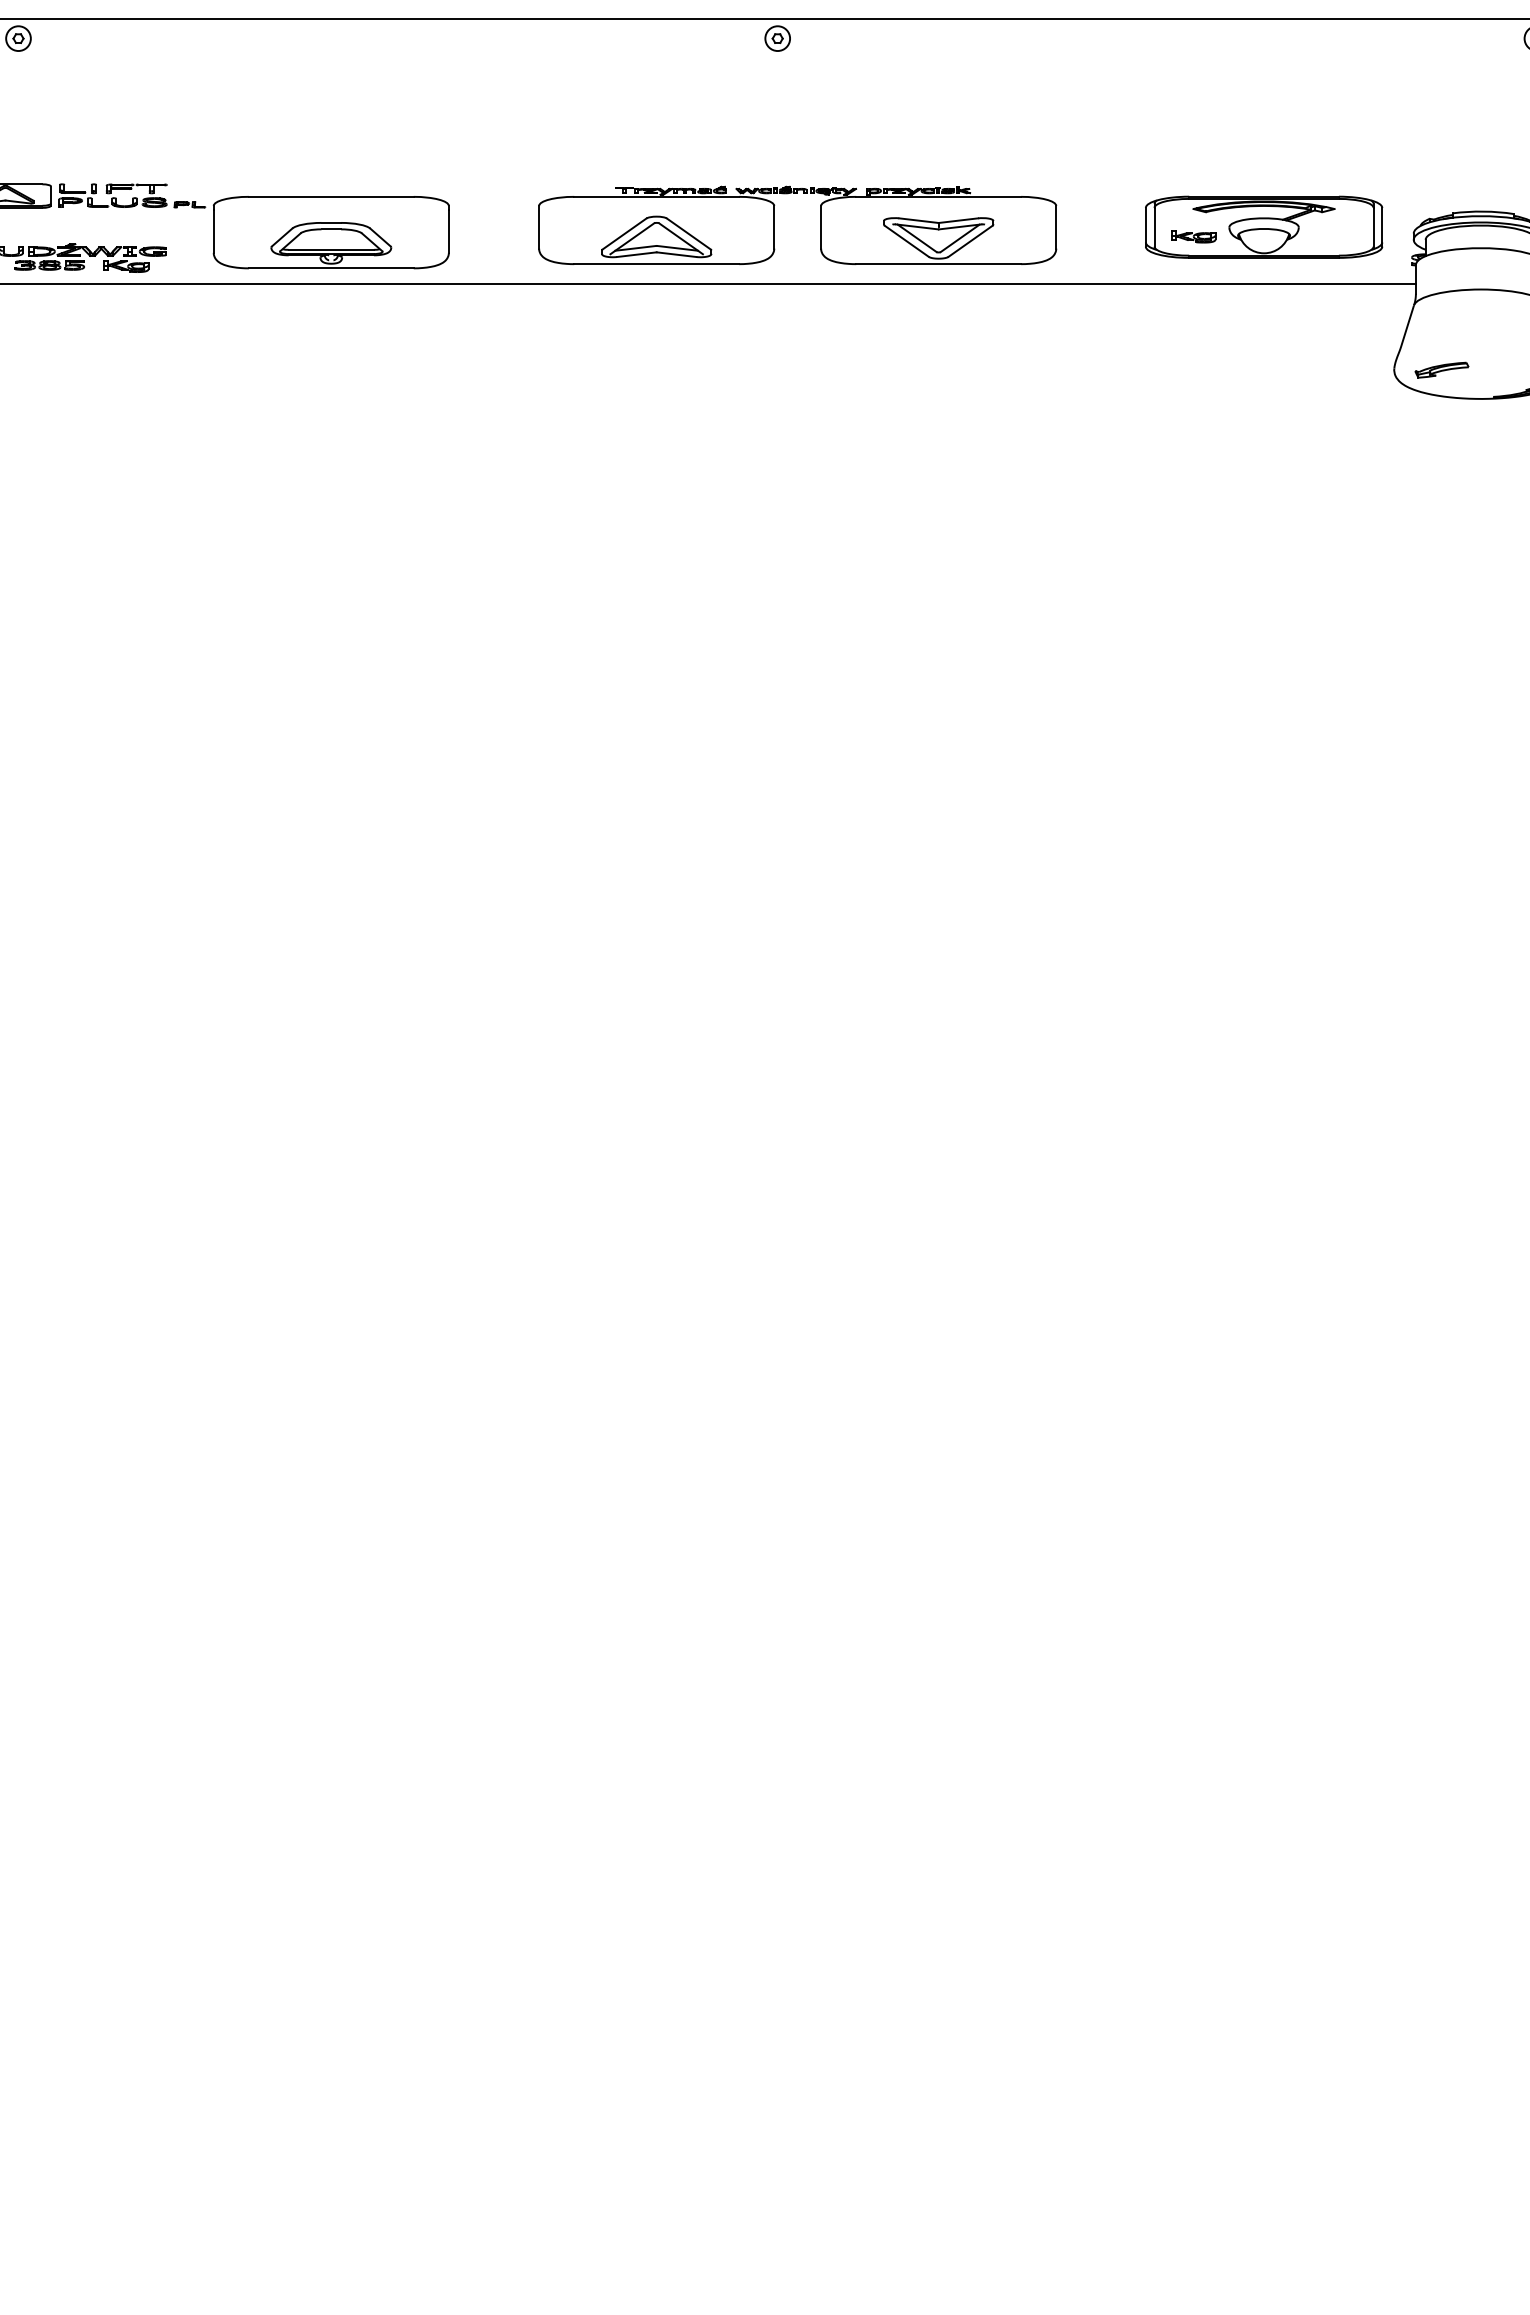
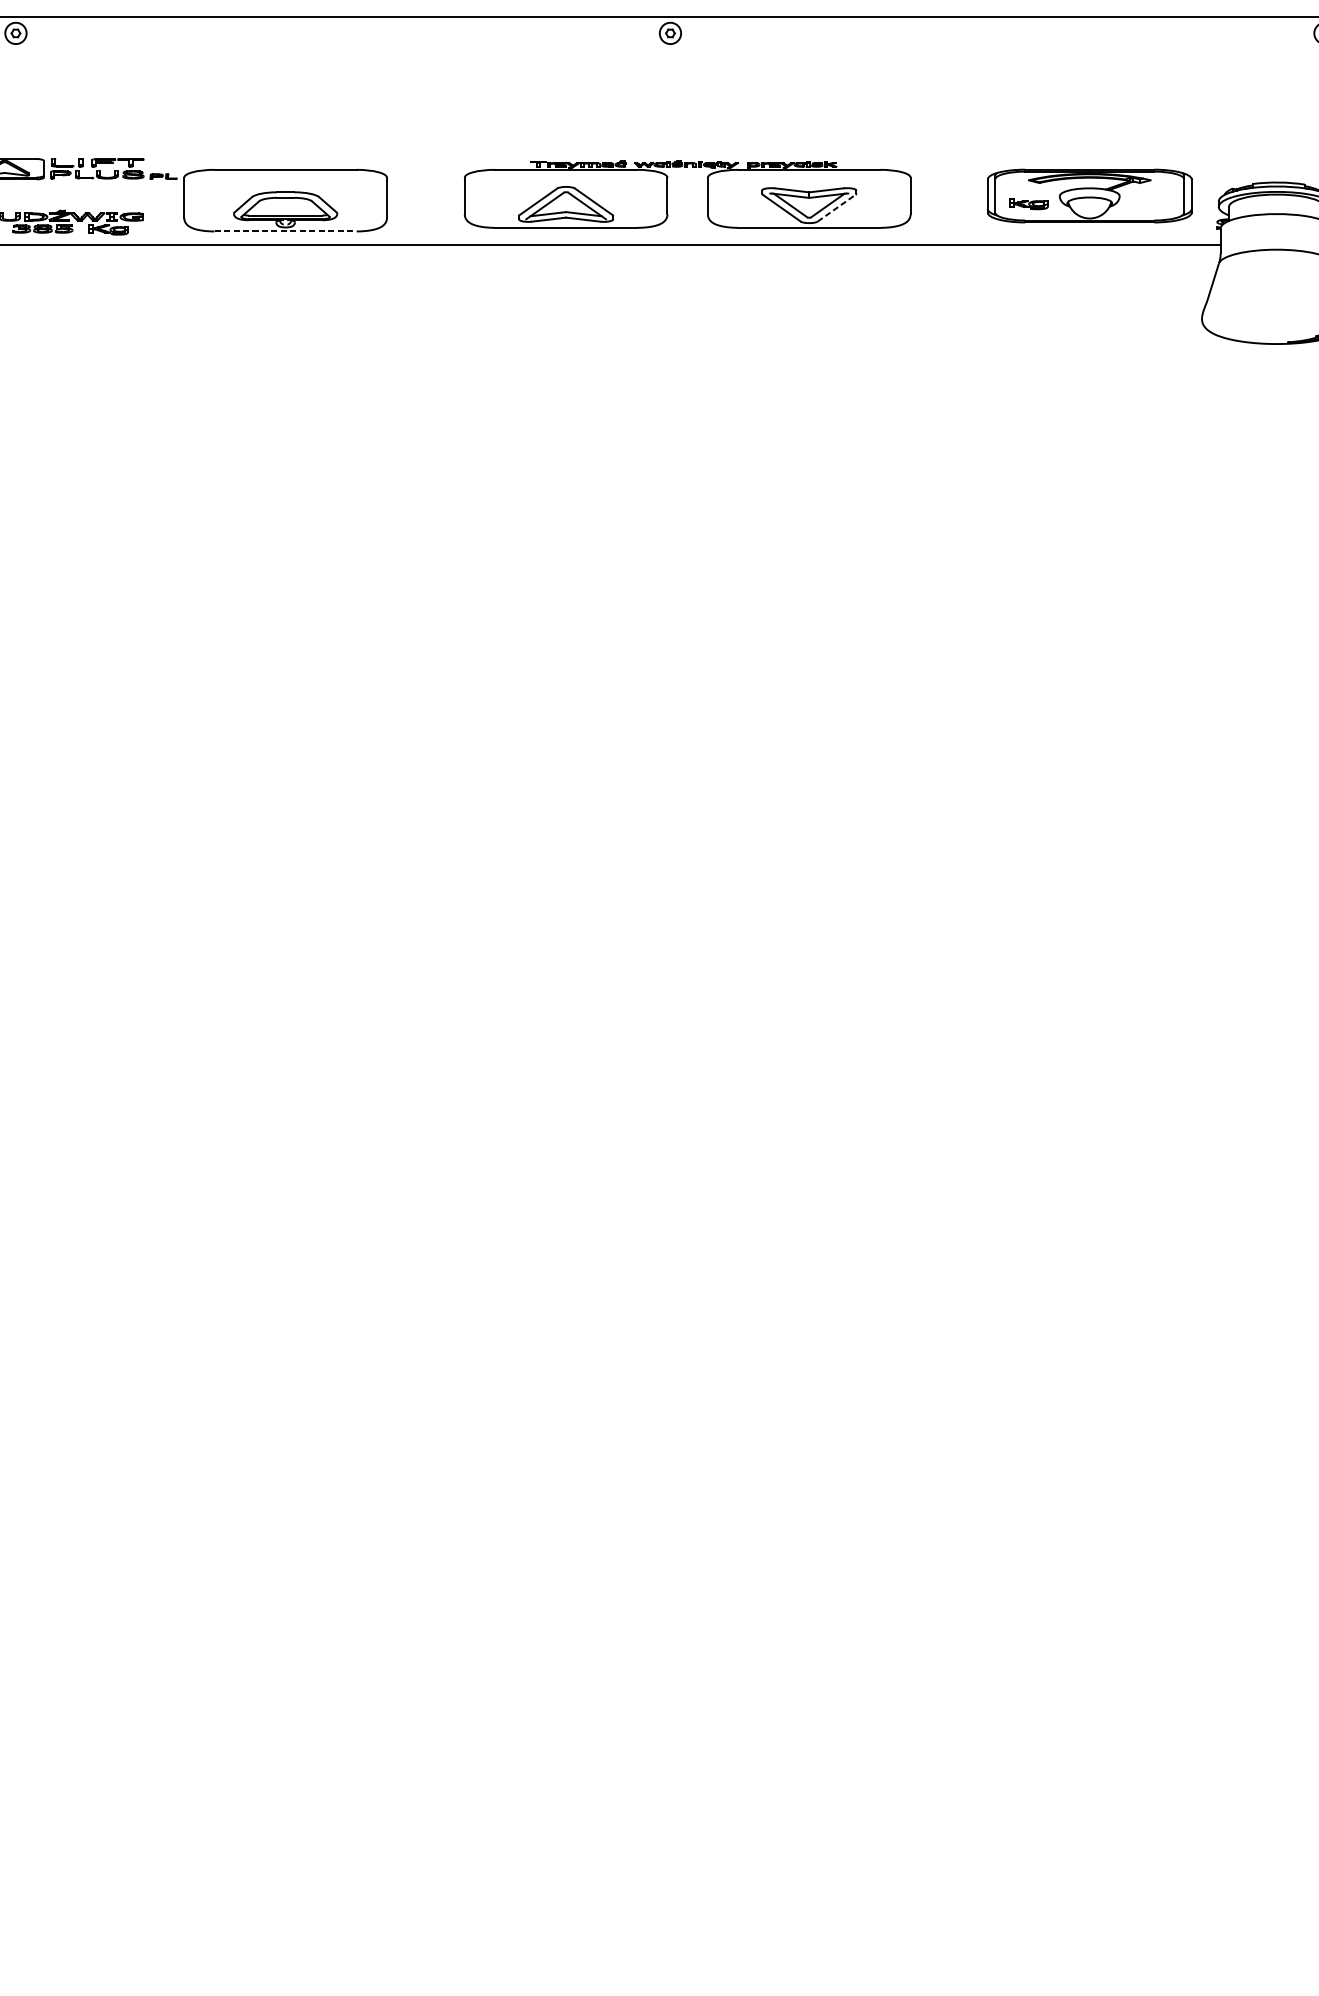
line: (970, 241) -> (836, 208), solid -> dashed
line: (331, 268) -> (285, 231), solid -> dashed
part: (1441, 369) -> (1242, 318), removed

